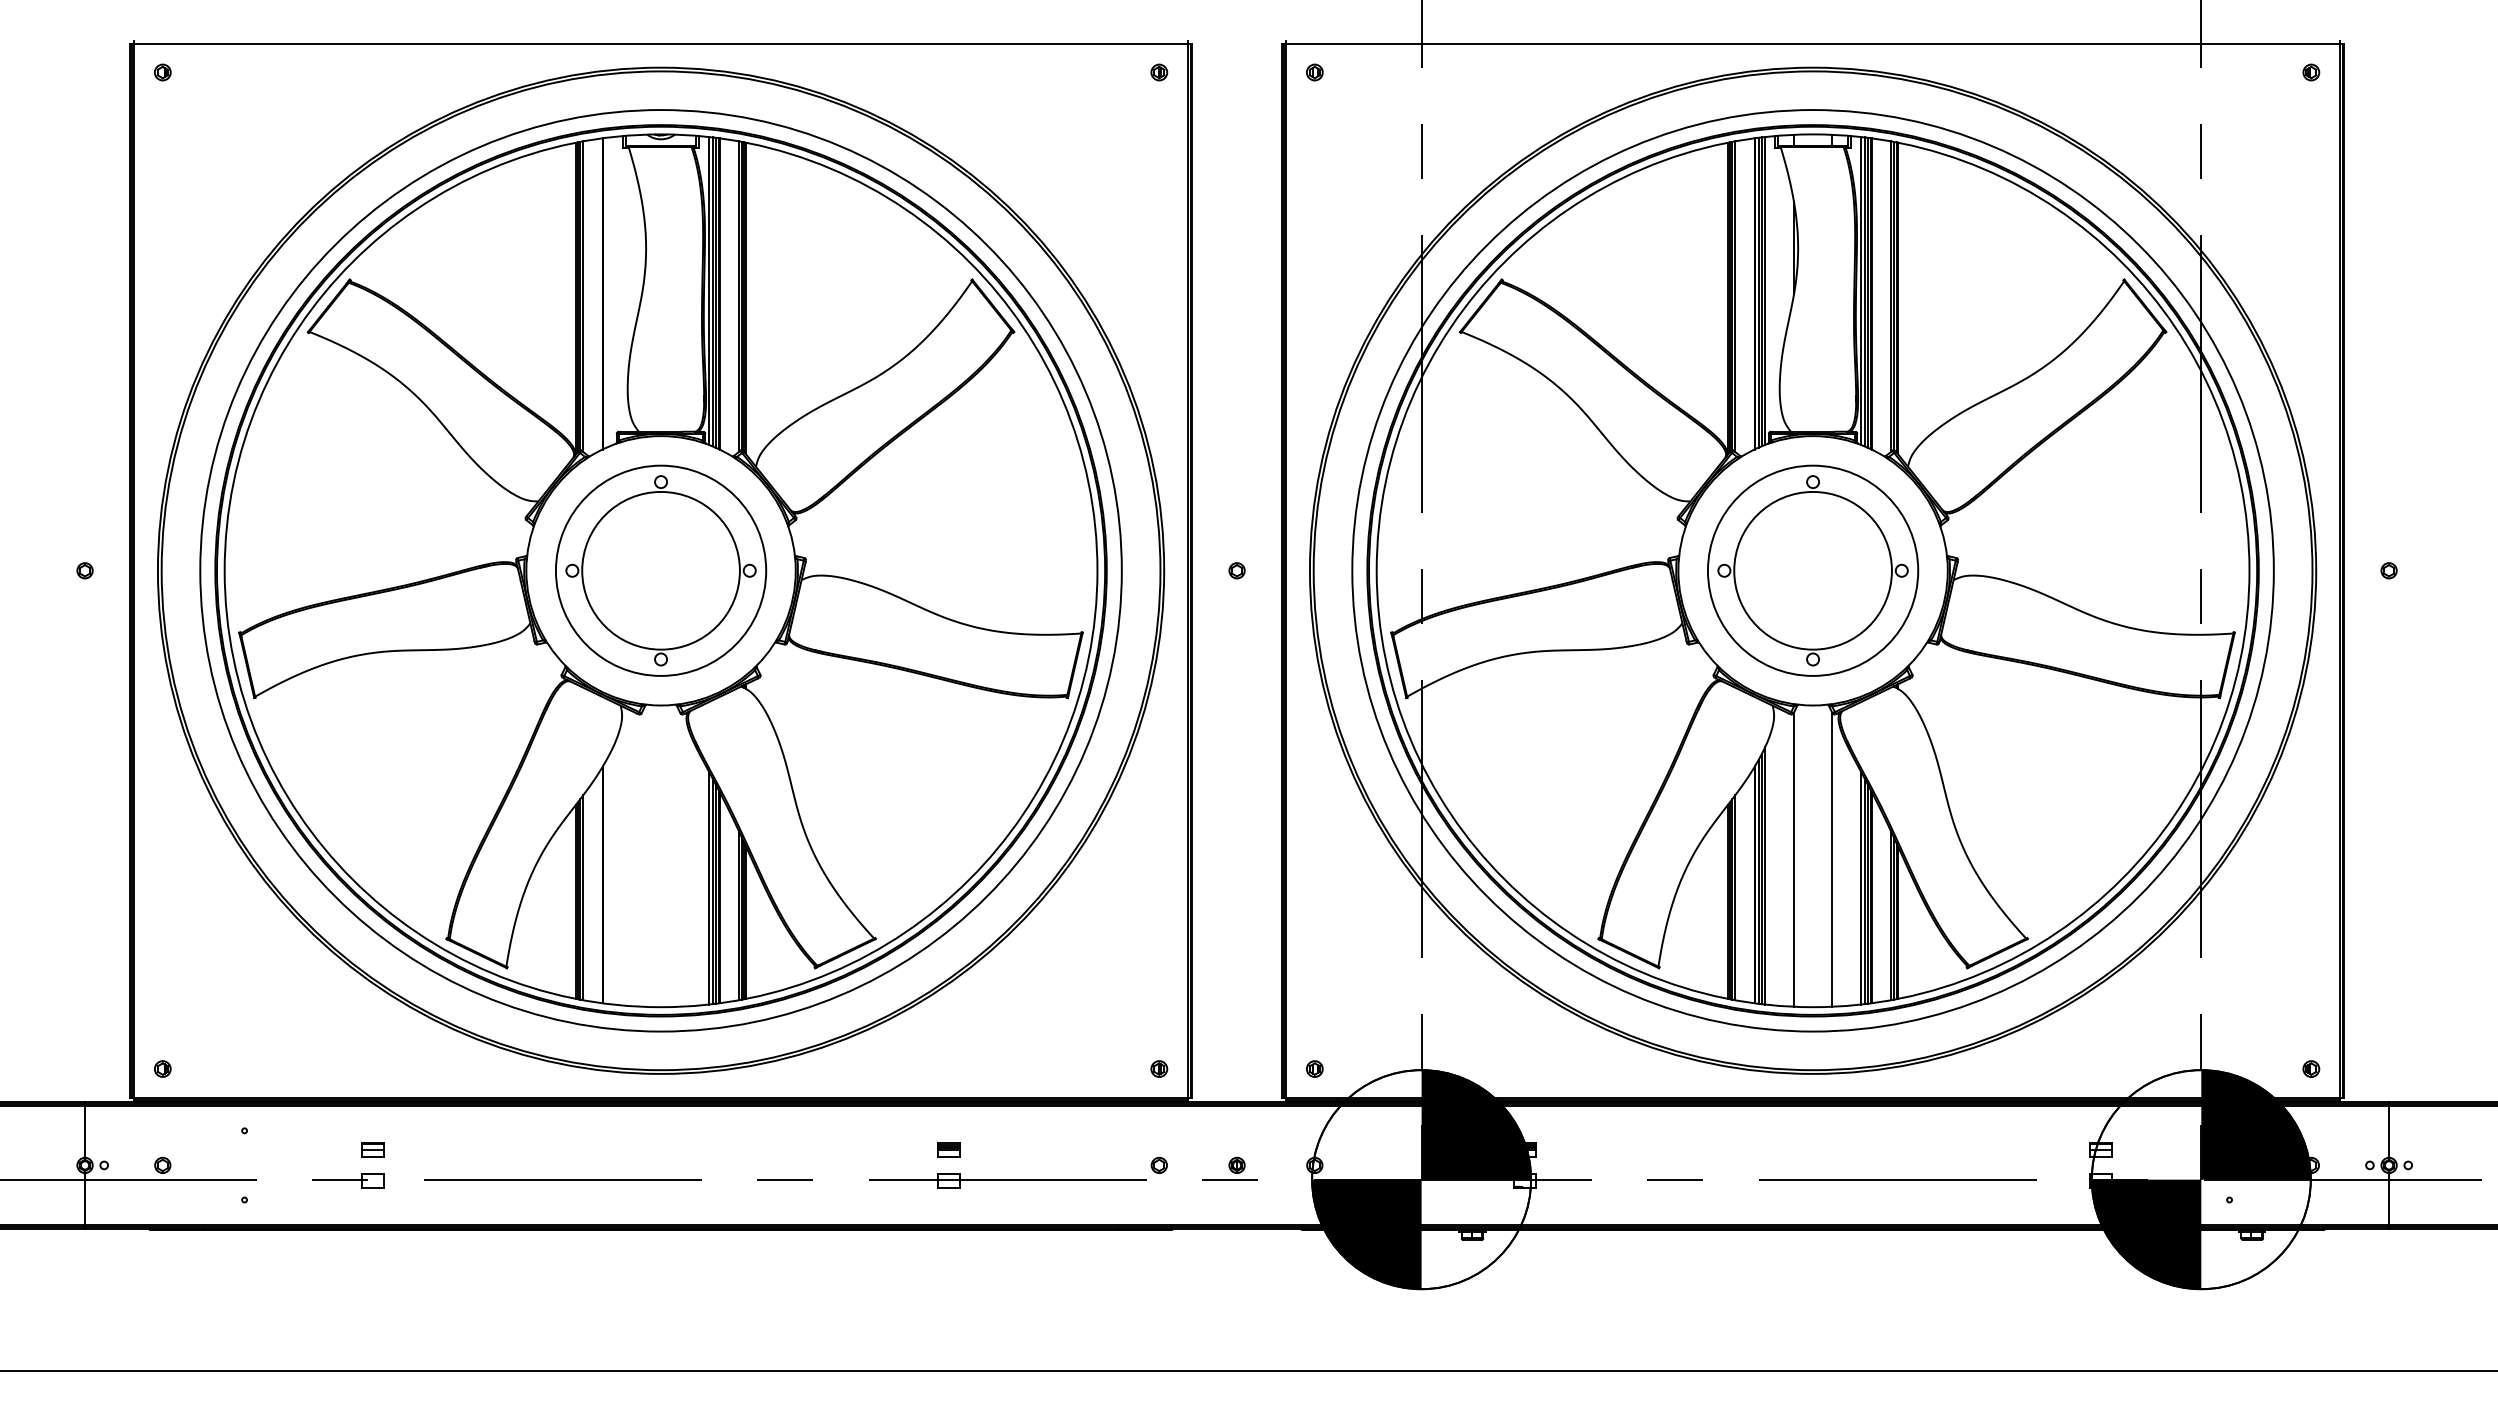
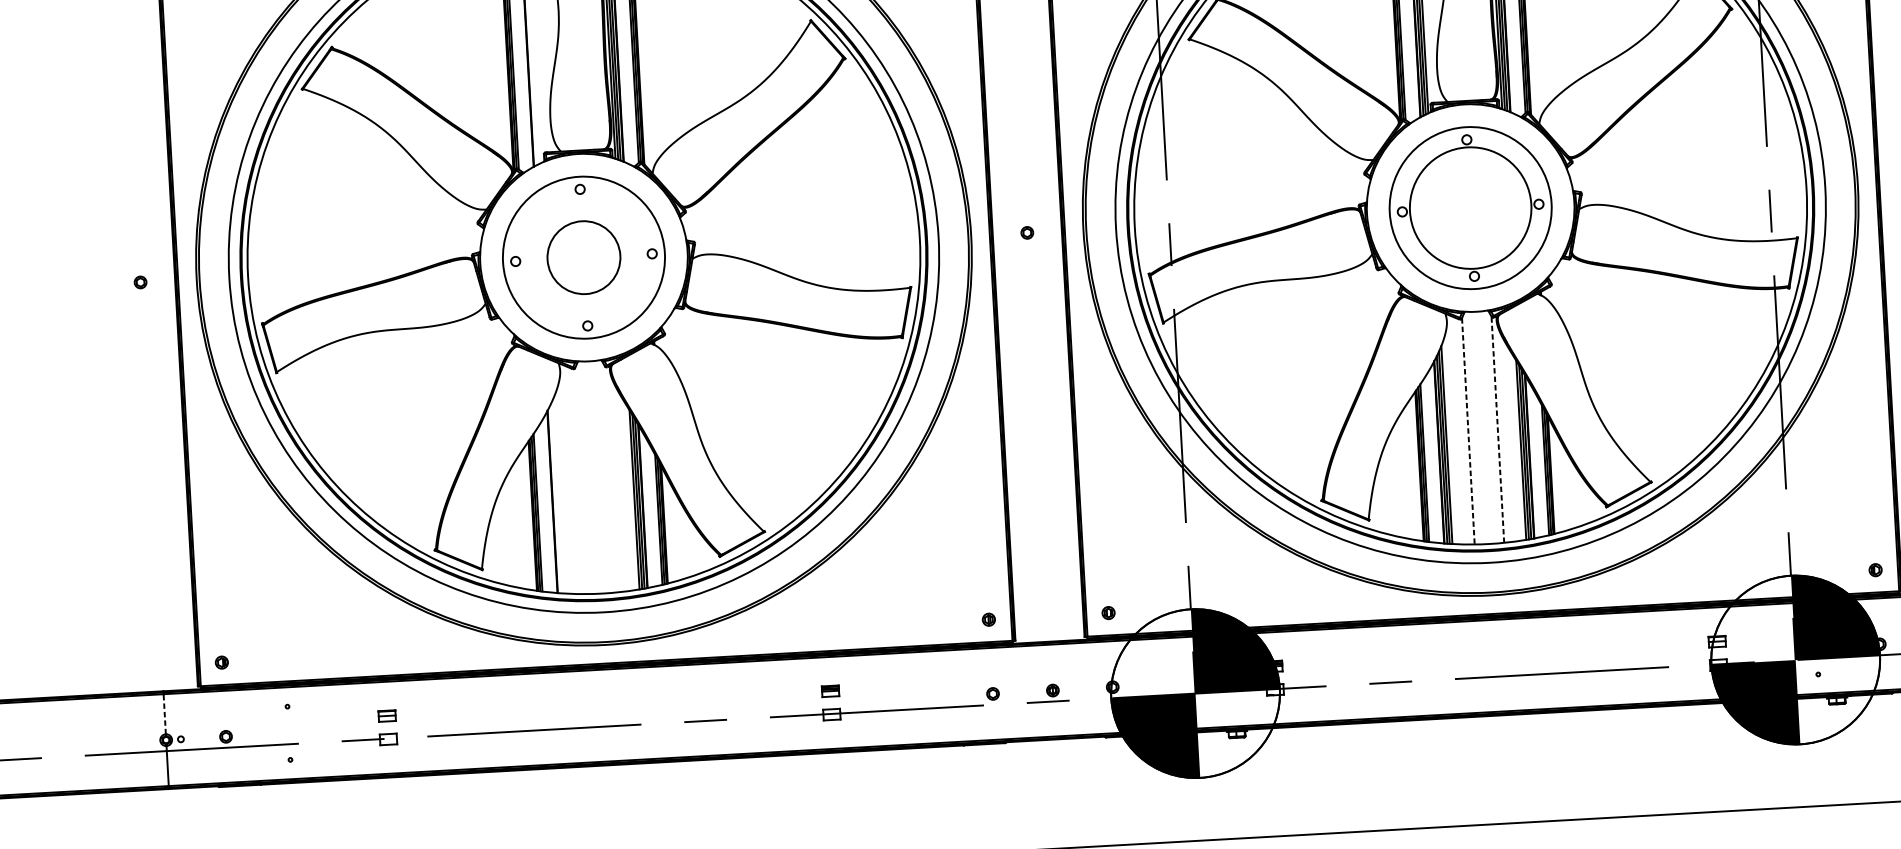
circle: (660, 570) -> (583, 257), size x0.6
line: (1793, 859) -> (1468, 431), solid -> dashed
line: (1832, 859) -> (1498, 429), solid -> dashed
line: (85, 1131) -> (165, 714), solid -> dashed

